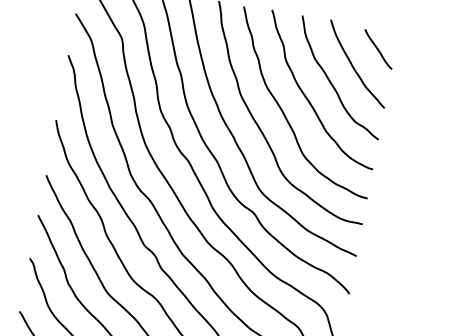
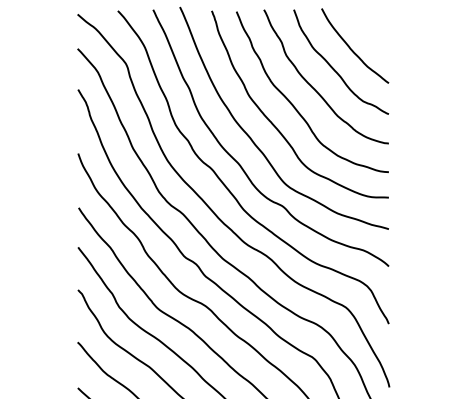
line: (378, 49) -> (372, 28), removed

